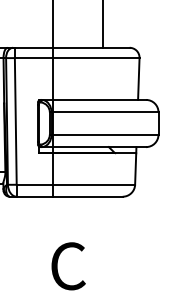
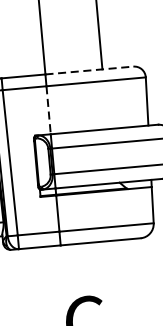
line: (91, 47) -> (89, 70), solid -> dashed
line: (53, 79) -> (49, 110), solid -> dashed

